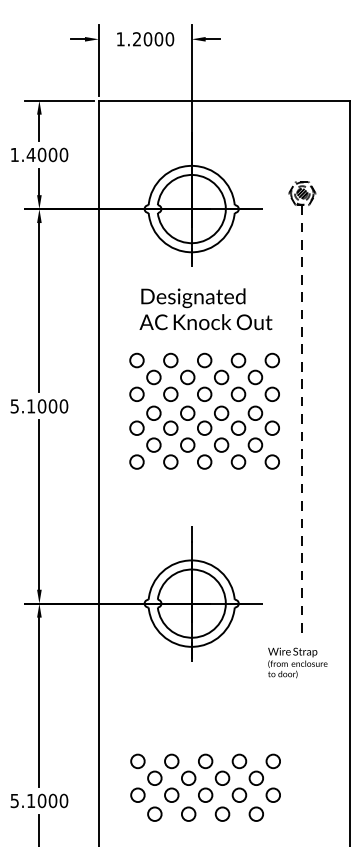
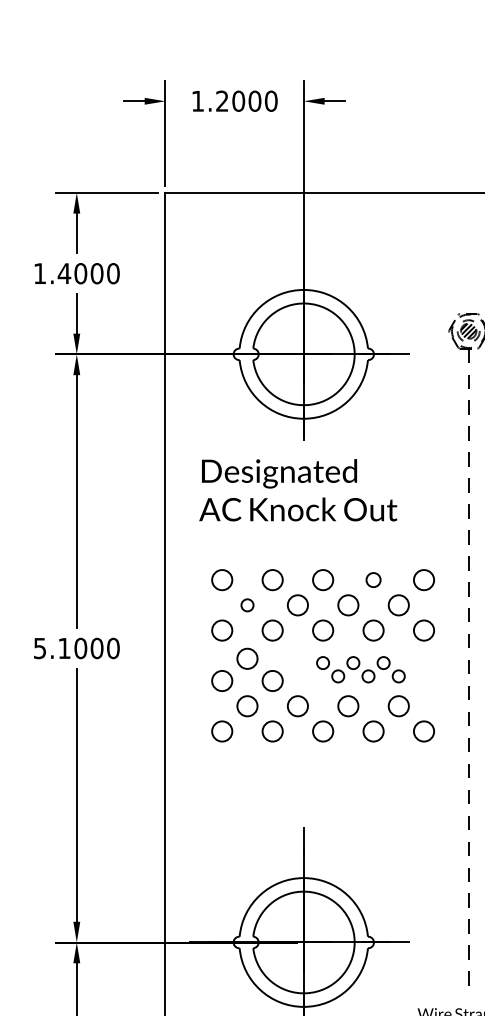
text: (205, 309) -> (297, 490), moved
circle: (238, 360) -> (373, 580), size x0.7
circle: (153, 377) -> (246, 605), size x0.6
part: (229, 420) -> (360, 669), size x0.6

